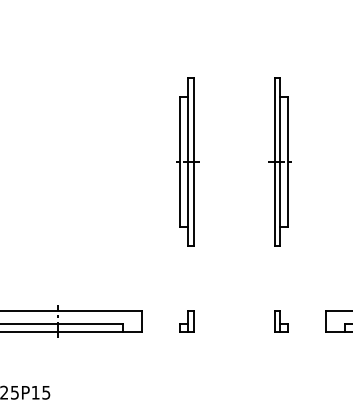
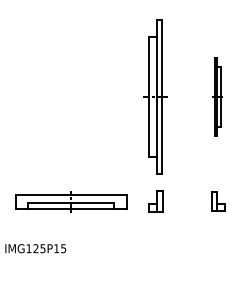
part: (187, 161) -> (156, 96), size x1.4
part: (280, 161) -> (217, 96), size x0.7
part: (187, 320) -> (156, 201), size x1.6
part: (281, 320) -> (218, 201), size x1.4

